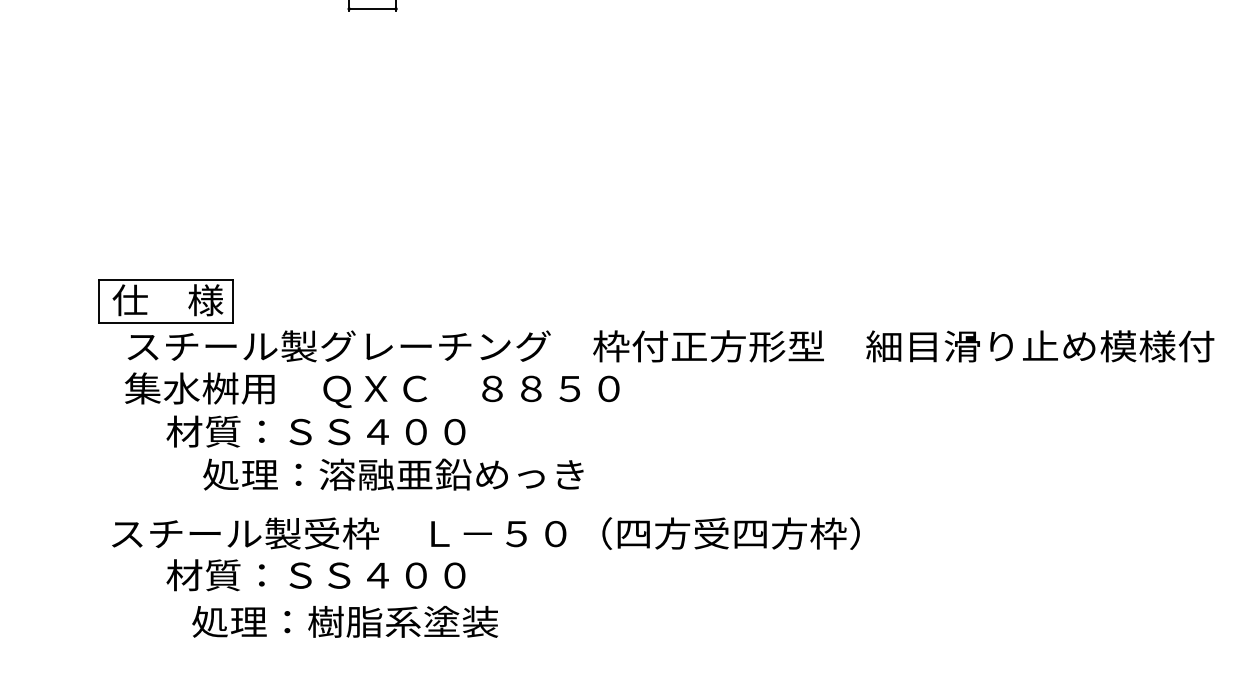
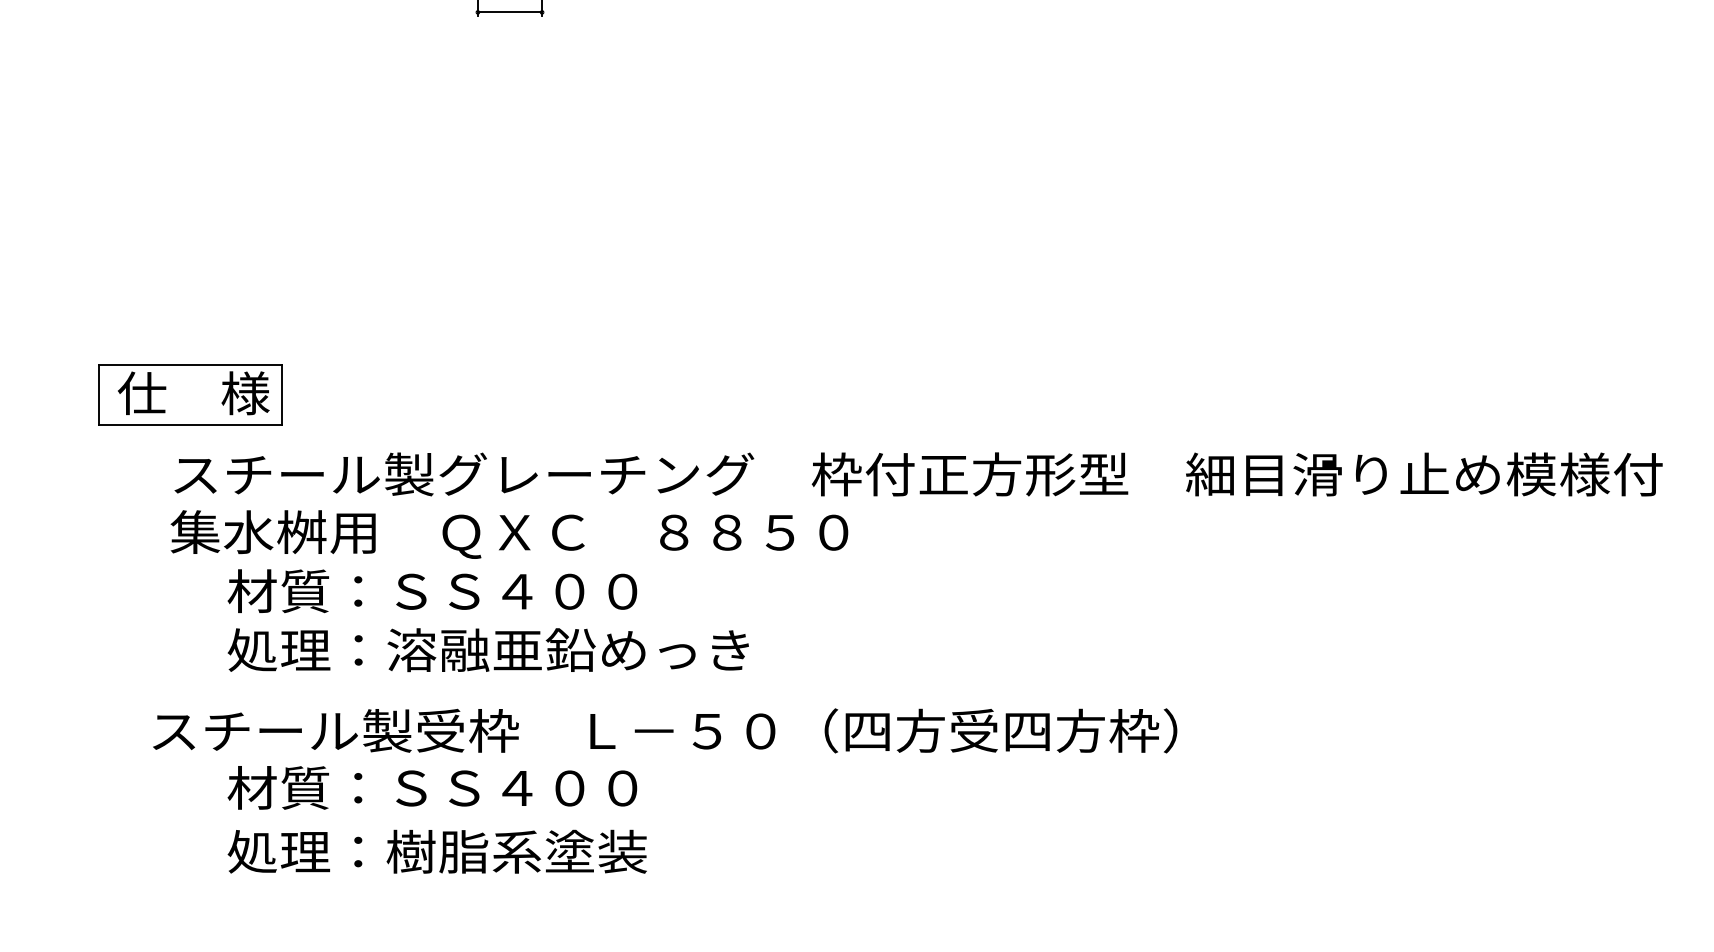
part: (165, 301) -> (190, 394), moved
text: (392, 474) -> (487, 650), moved
text: (344, 621) -> (436, 851), moved

